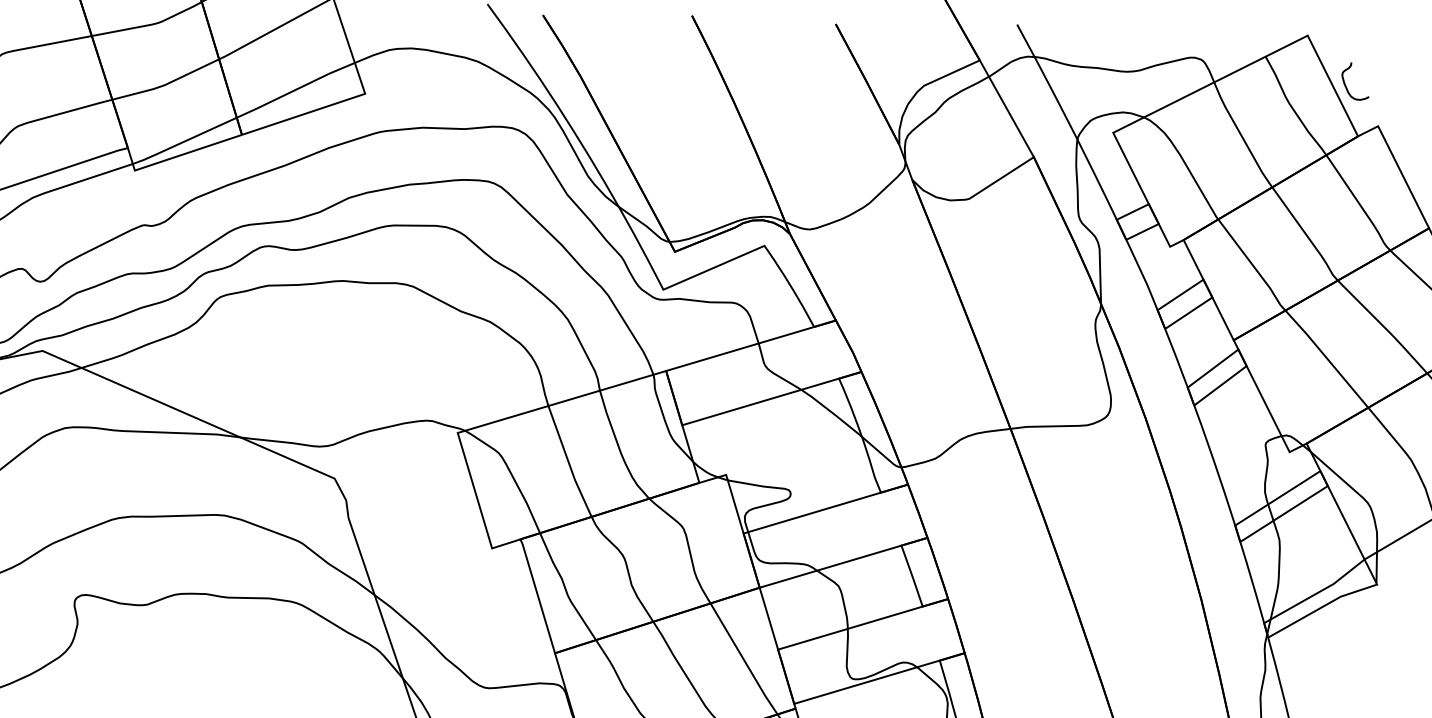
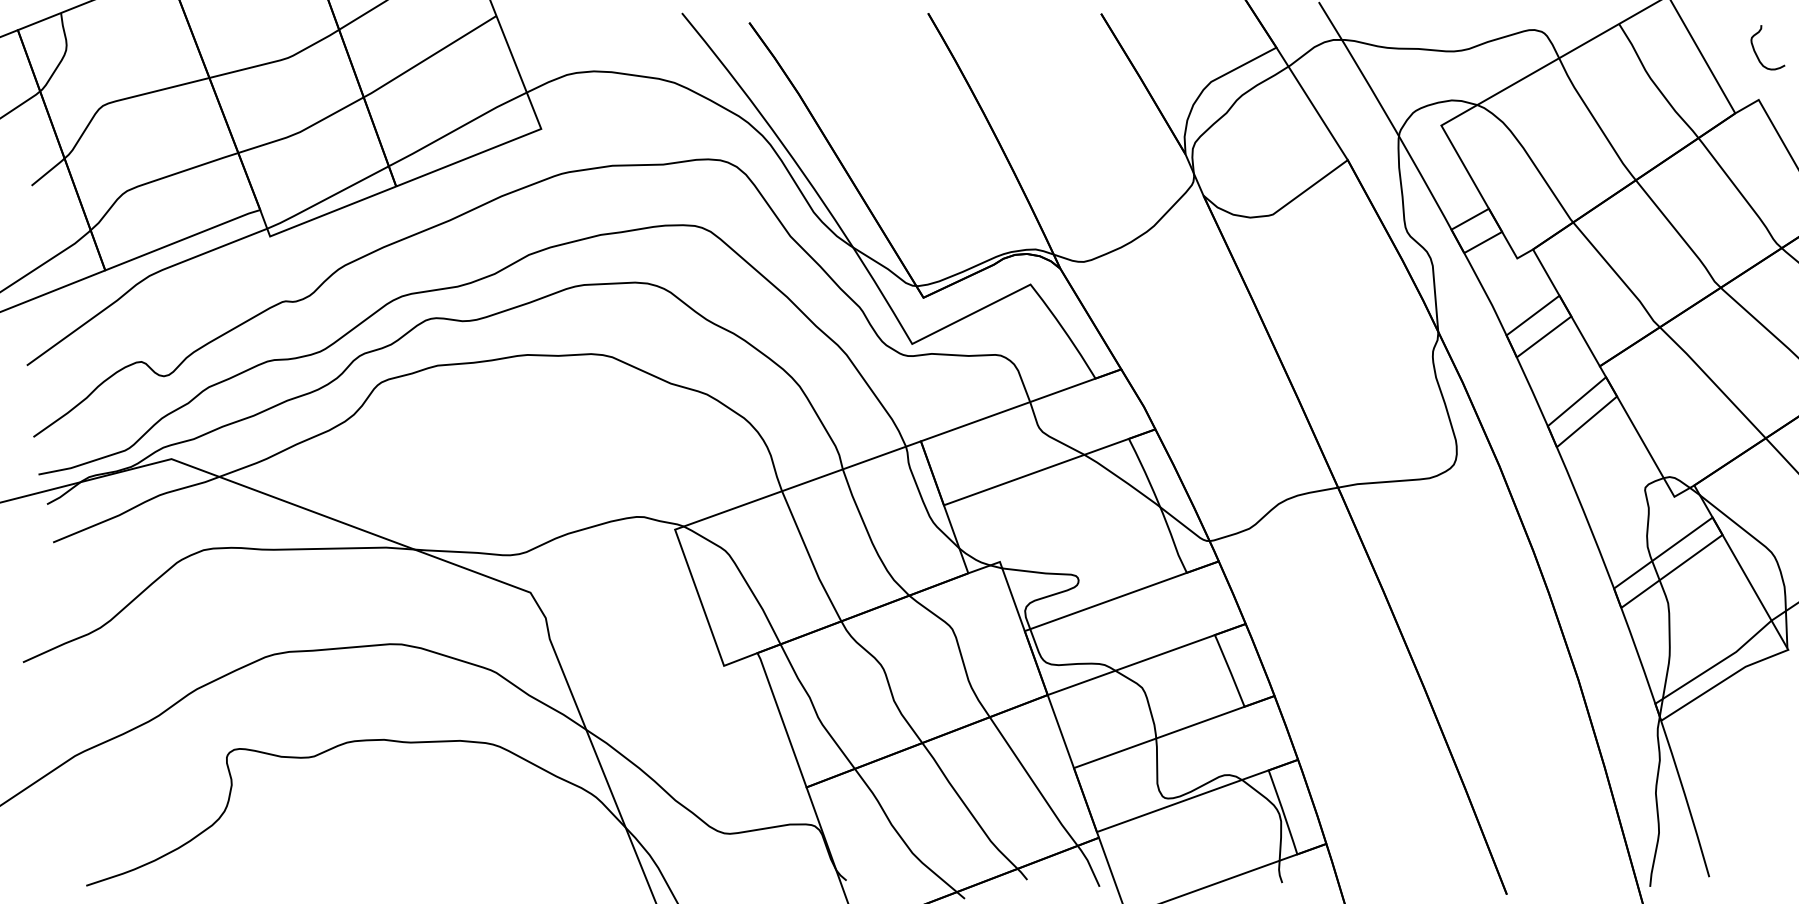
curve: (1346, 84) -> (1756, 52), moved

